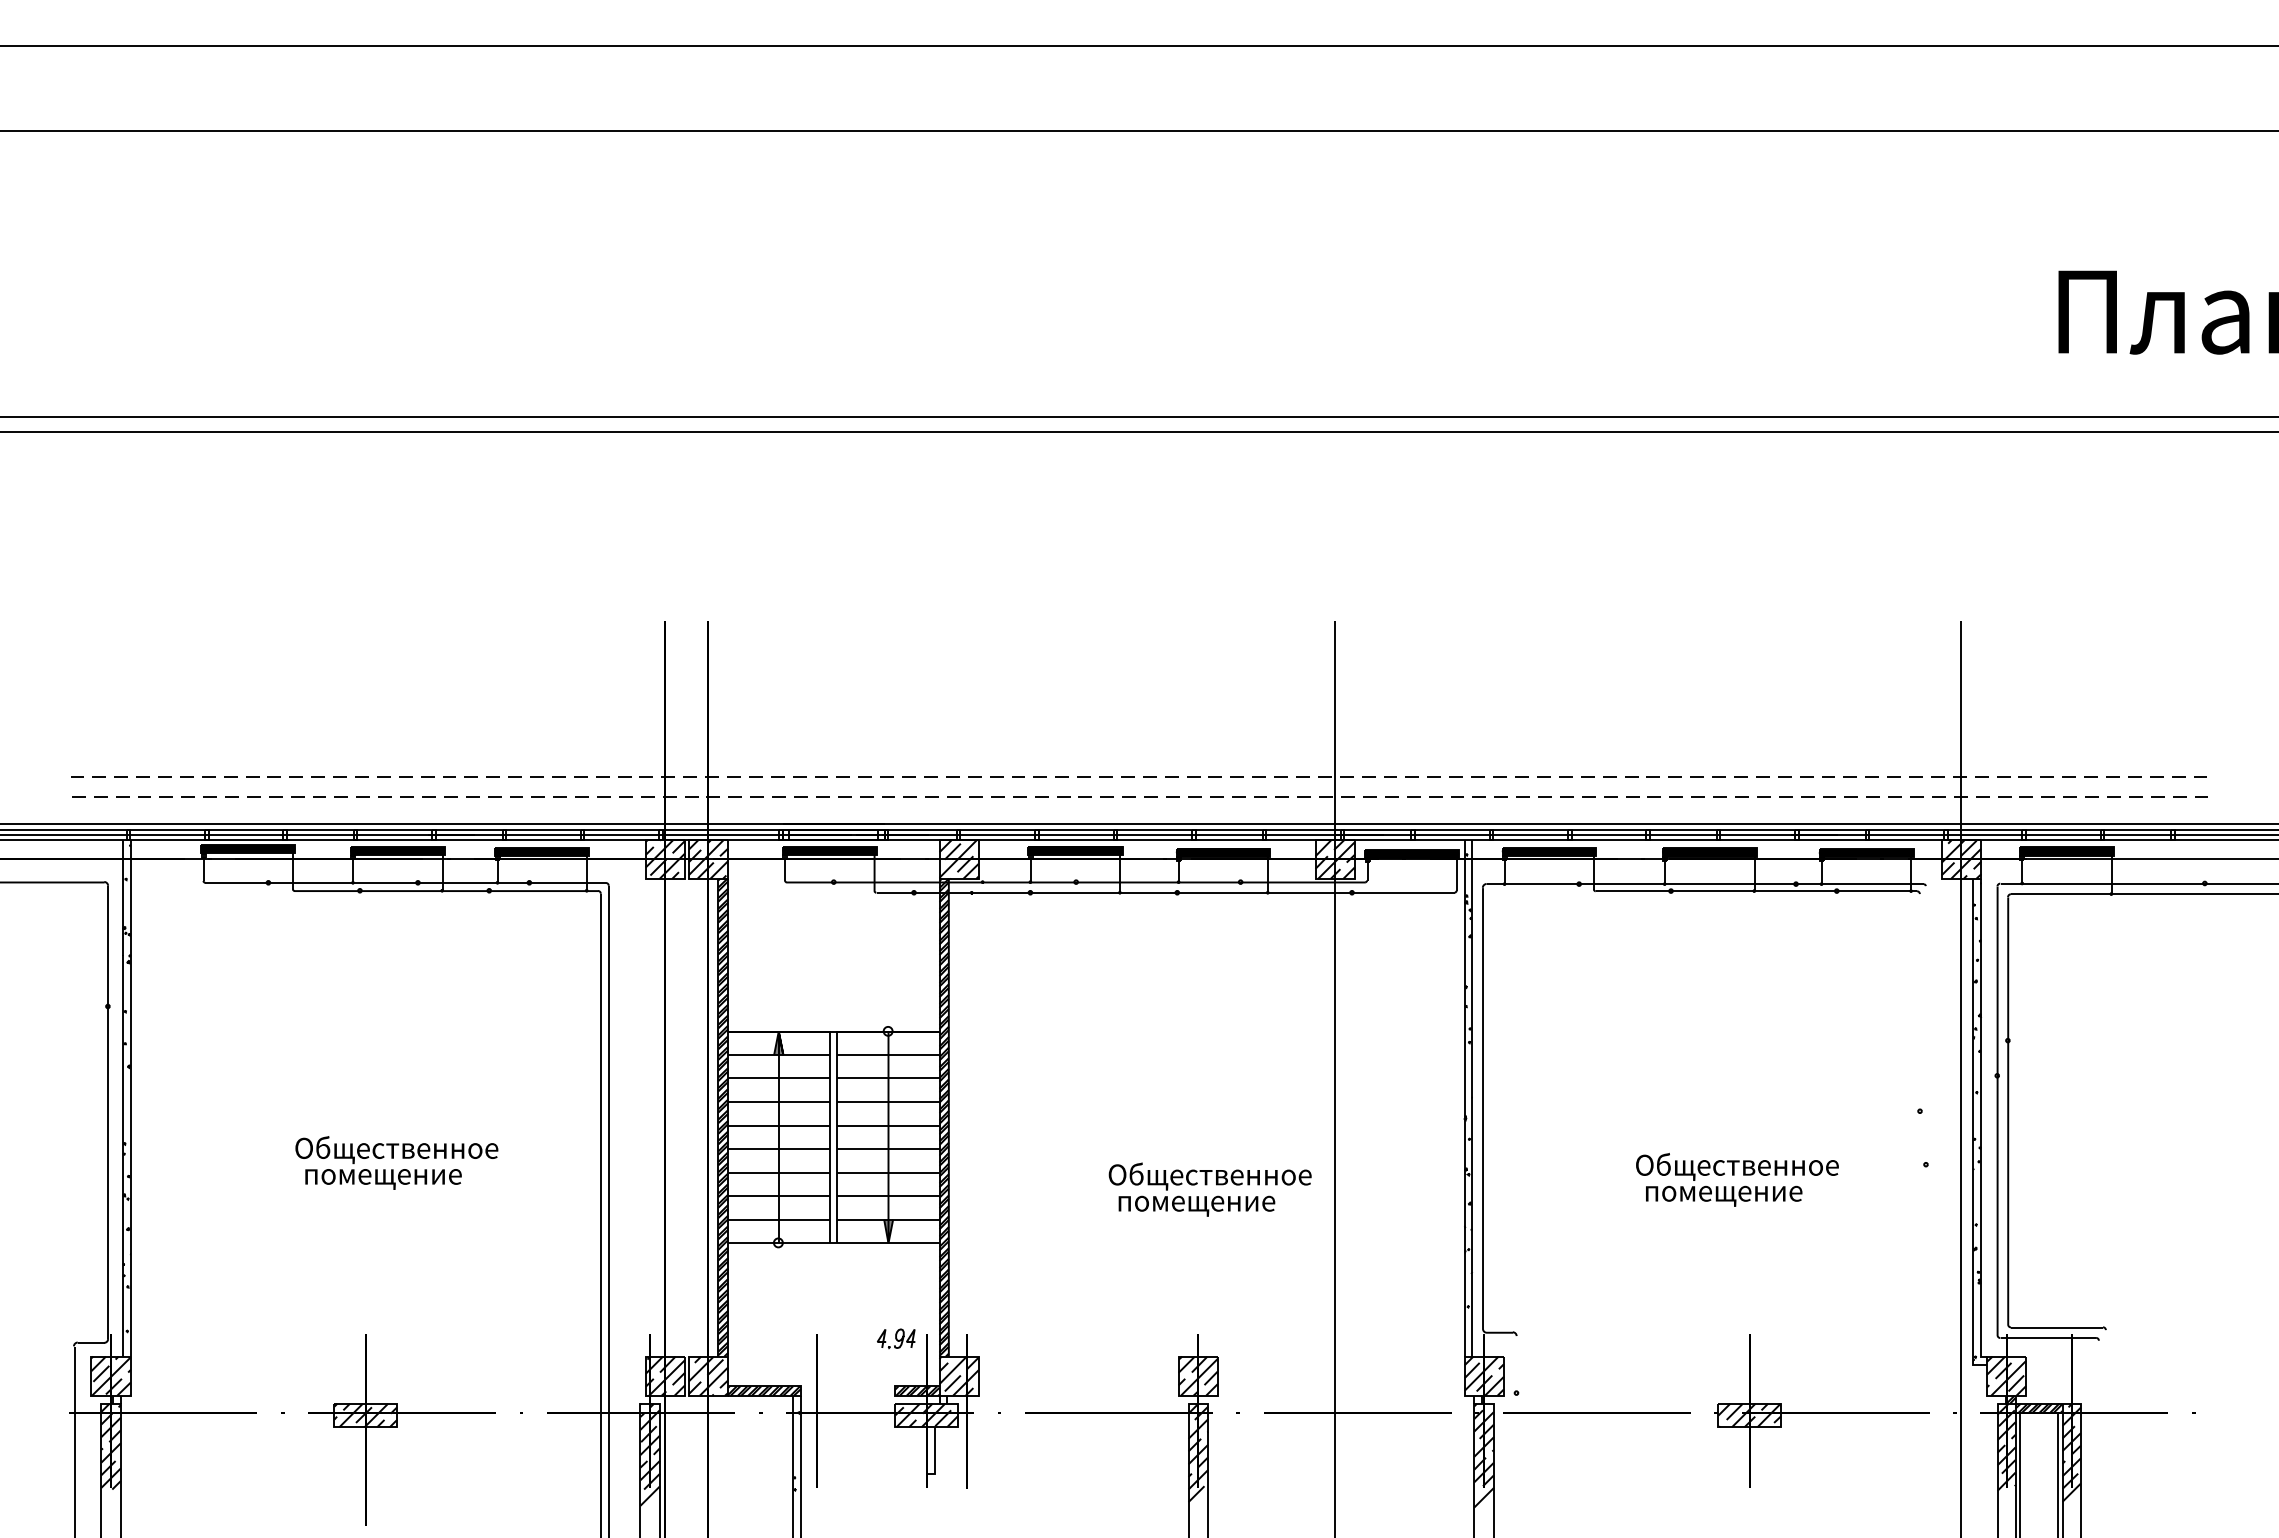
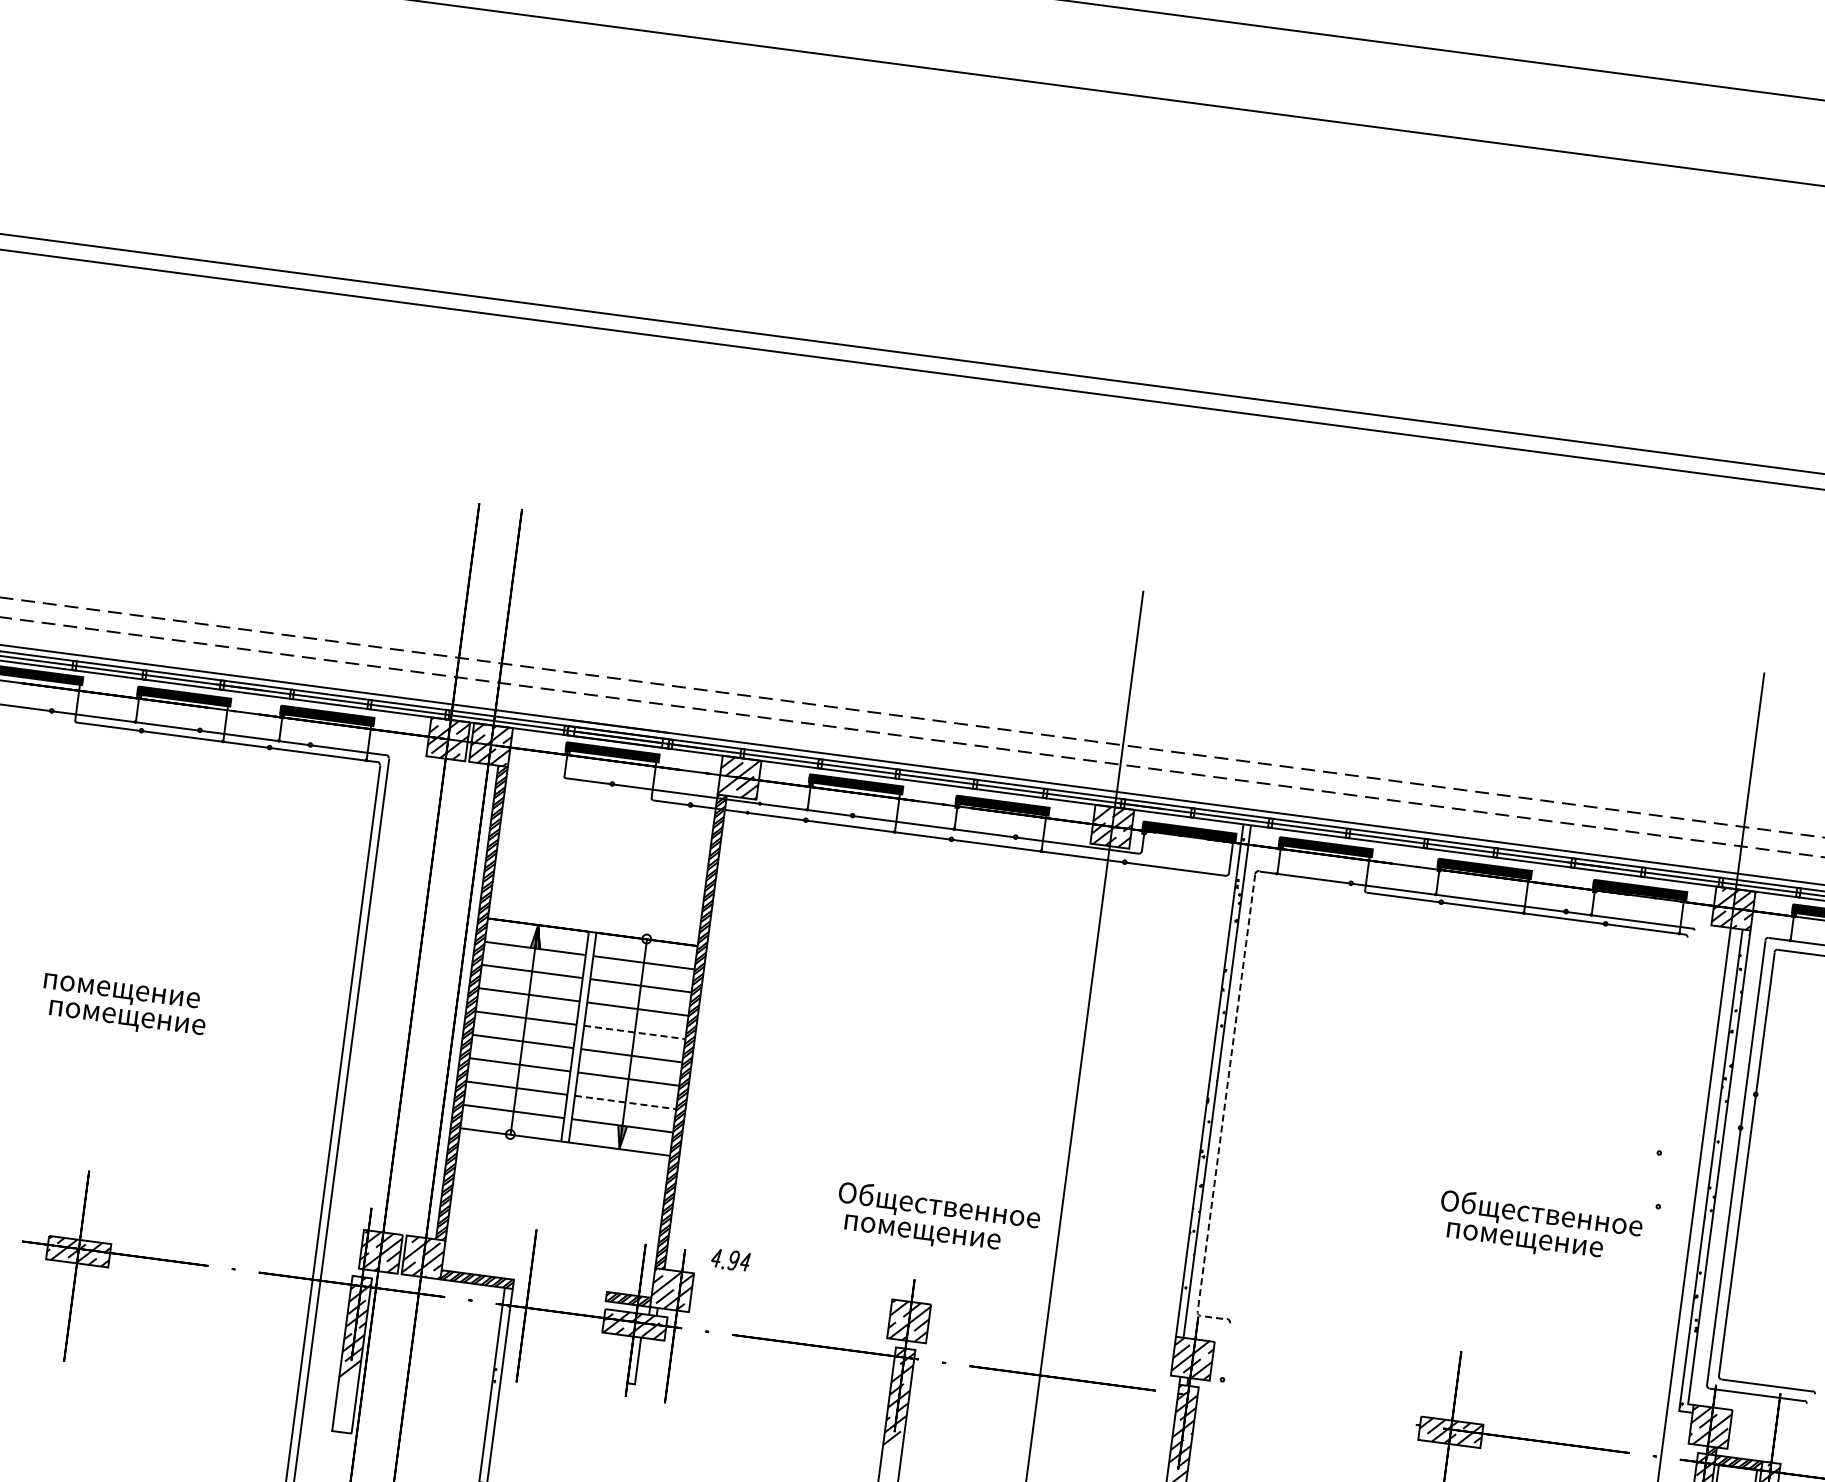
line: (889, 1125) -> (635, 1032), solid -> dashed
line: (1483, 1131) -> (1223, 1116), solid -> dashed
text: (396, 1150) -> (143, 993), Общественное -> помещение
text: (1737, 1179) -> (1540, 1227), moved
text: (1209, 1189) -> (936, 1219), moved
line: (889, 1196) -> (626, 1102), solid -> dashed
part: (896, 1338) -> (730, 1259), moved
line: (1596, 1412) -> (1299, 1409), removed

